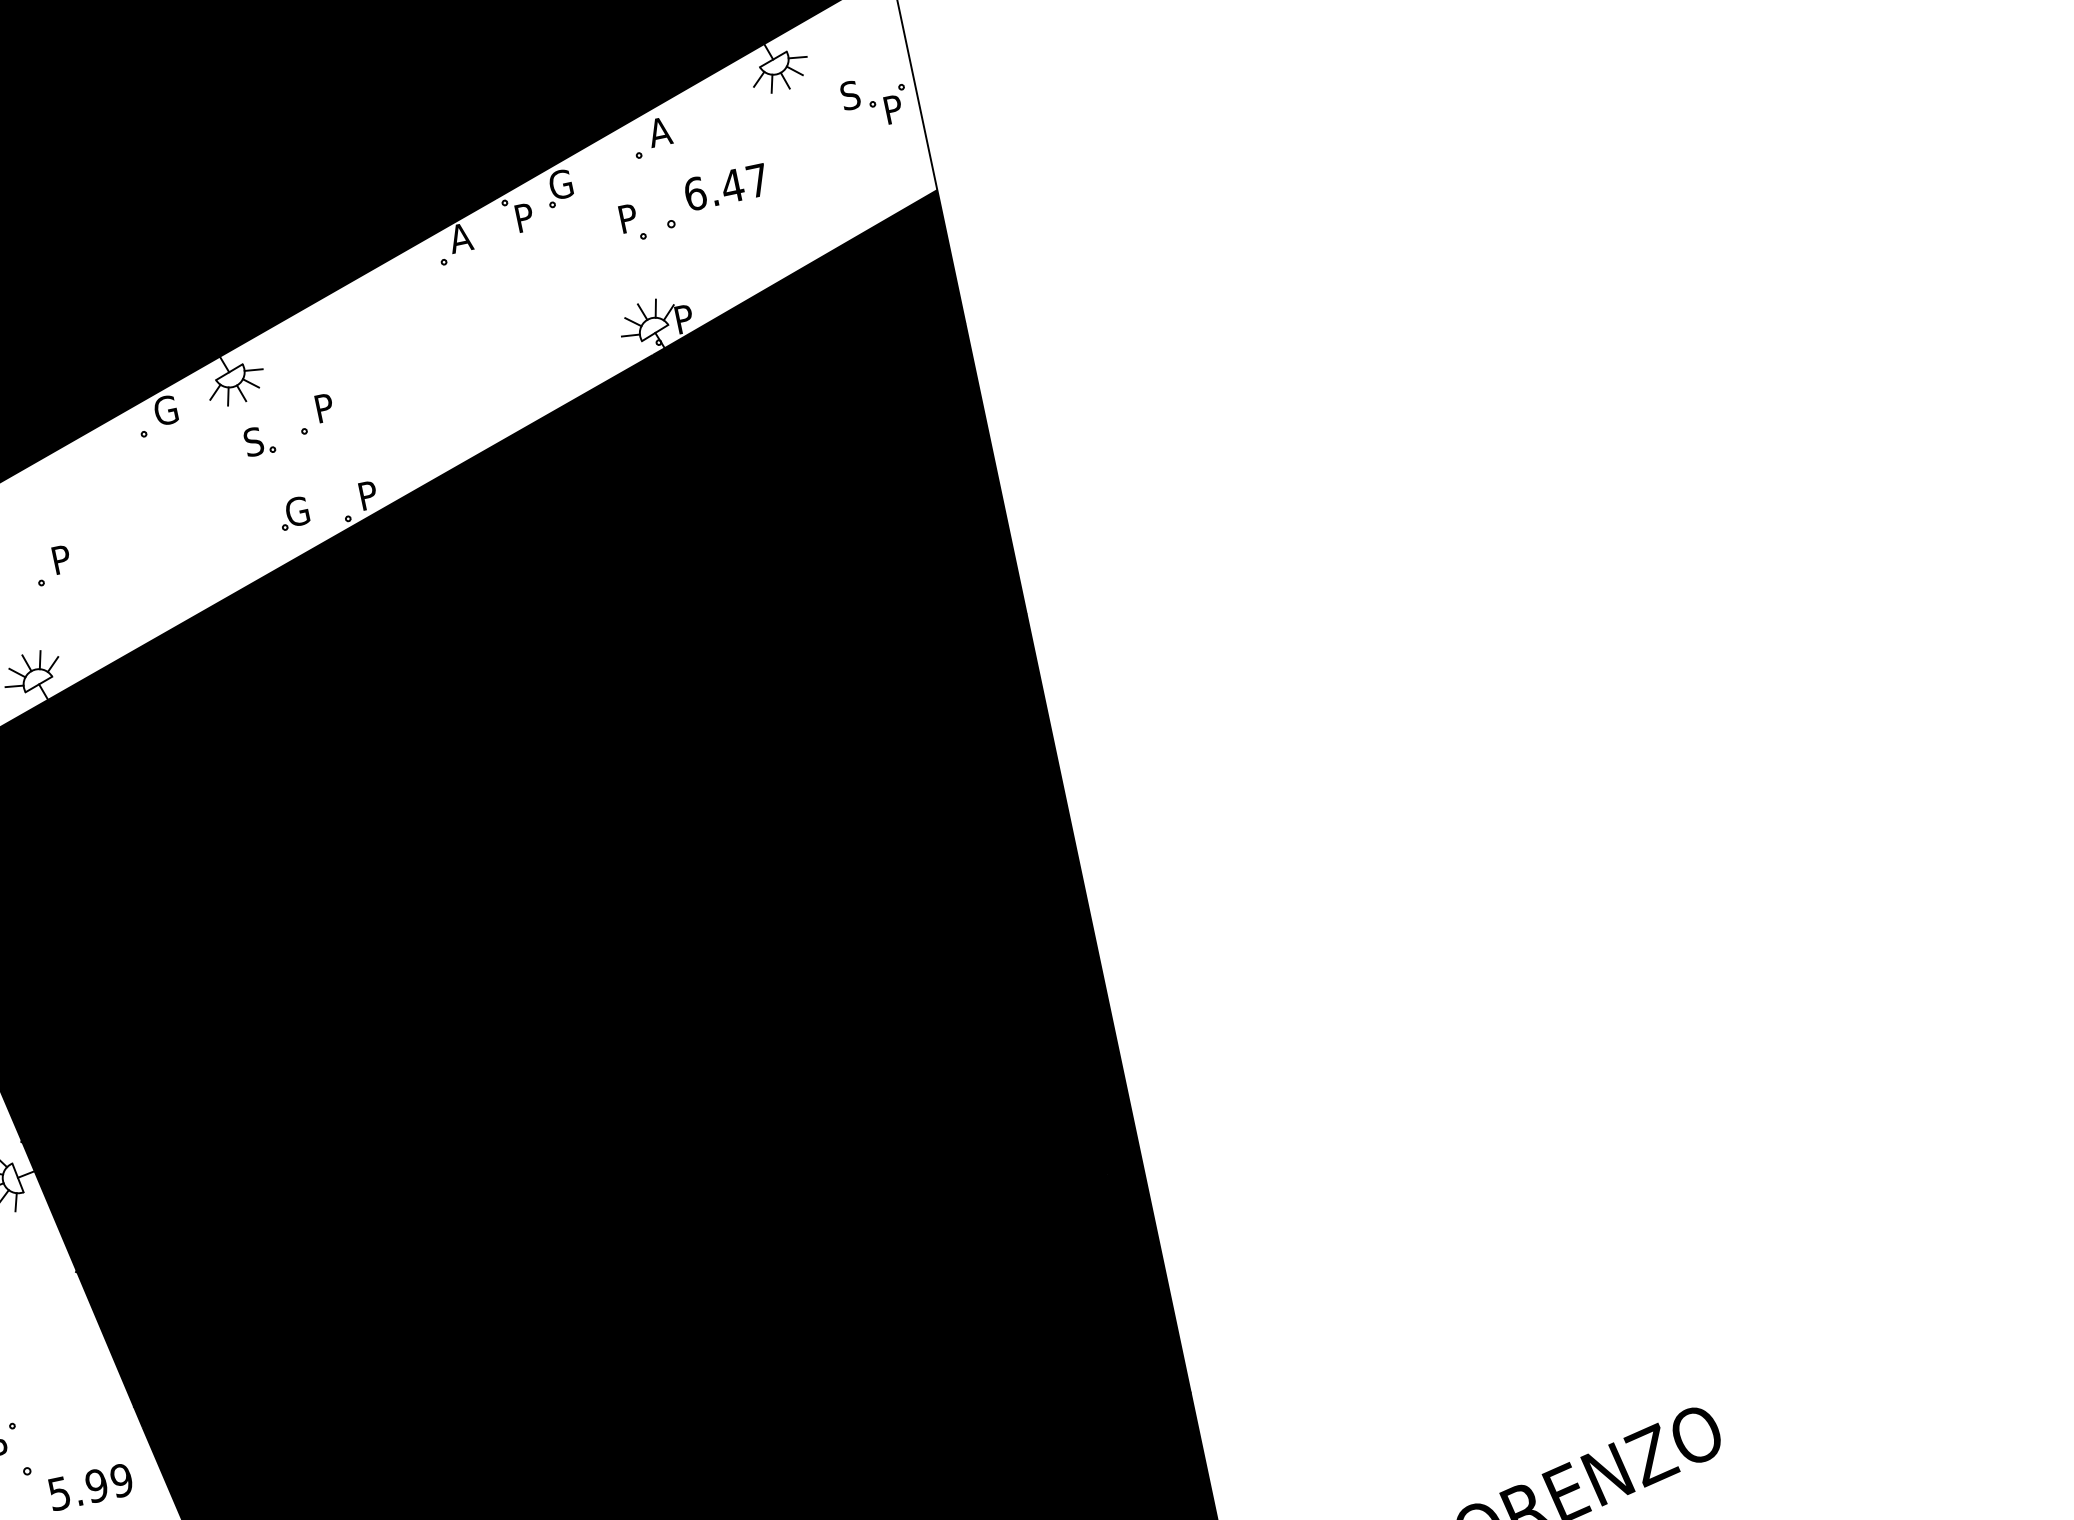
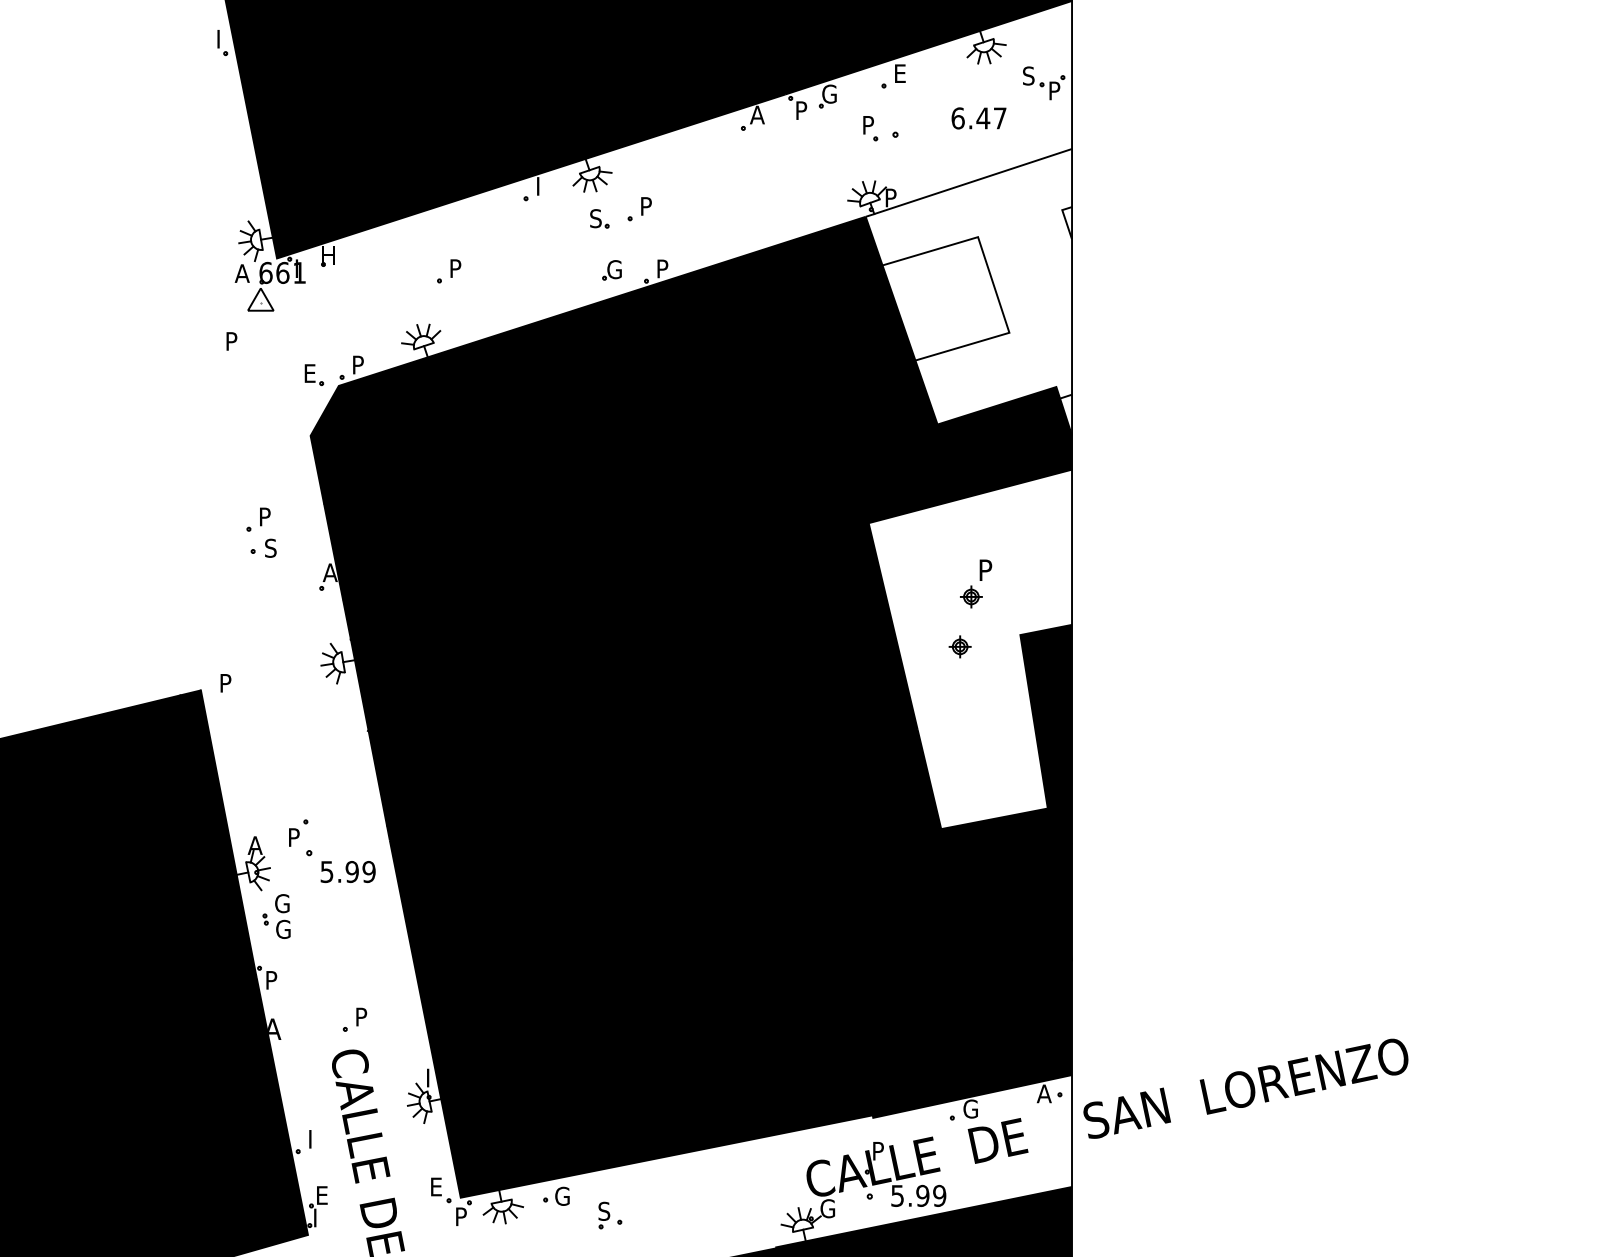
text: (659, 131) -> (900, 73), A -> E
text: (725, 187) -> (978, 118), moved
text: (165, 409) -> (543, 185), G -> I
fill: (828, 435) -> (968, 292), removed
fill: (943, 963) -> (970, 649), removed

